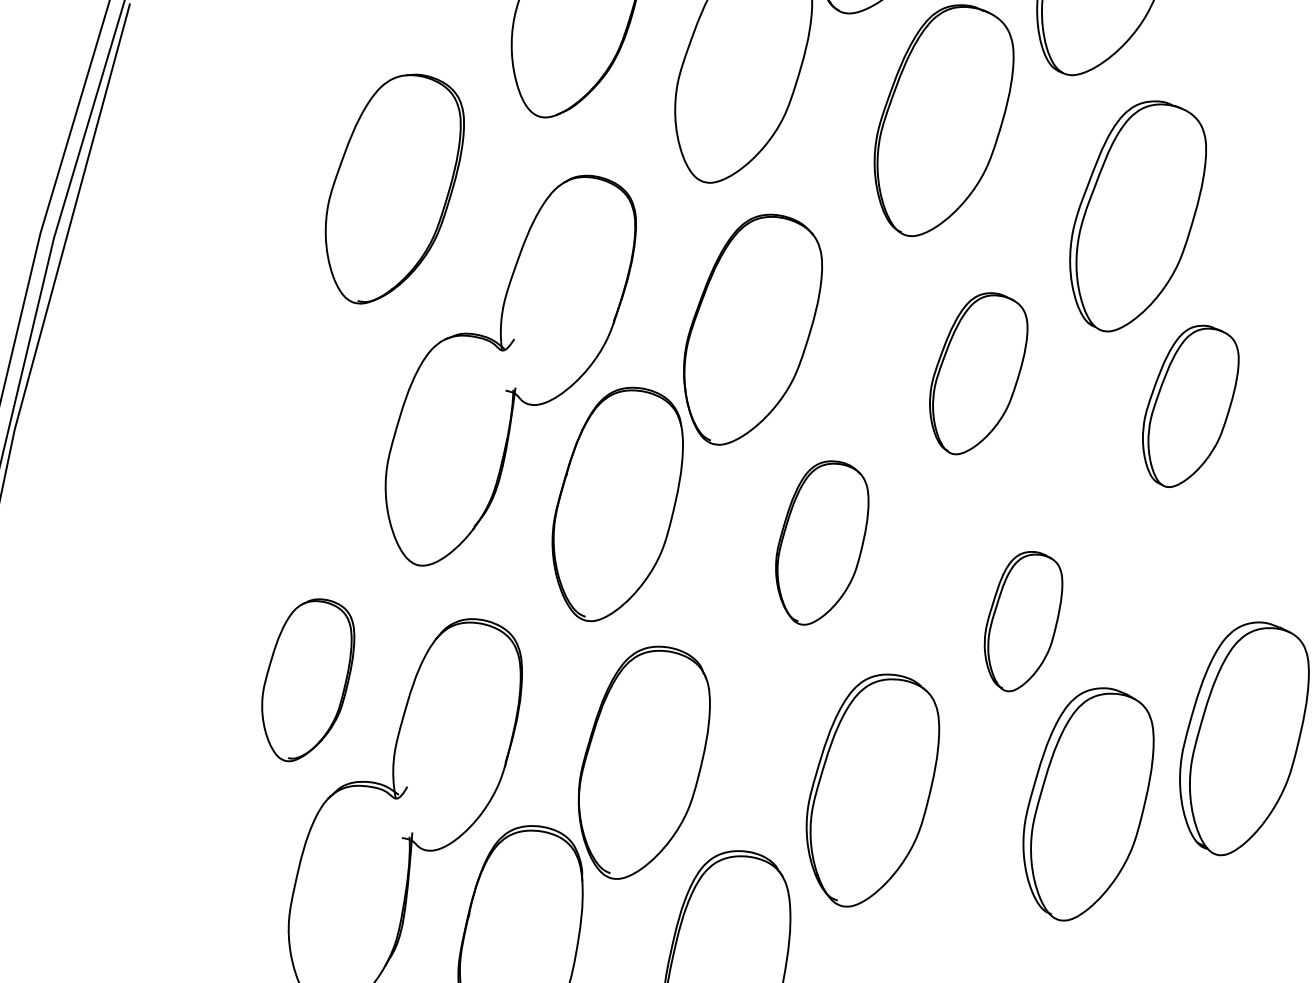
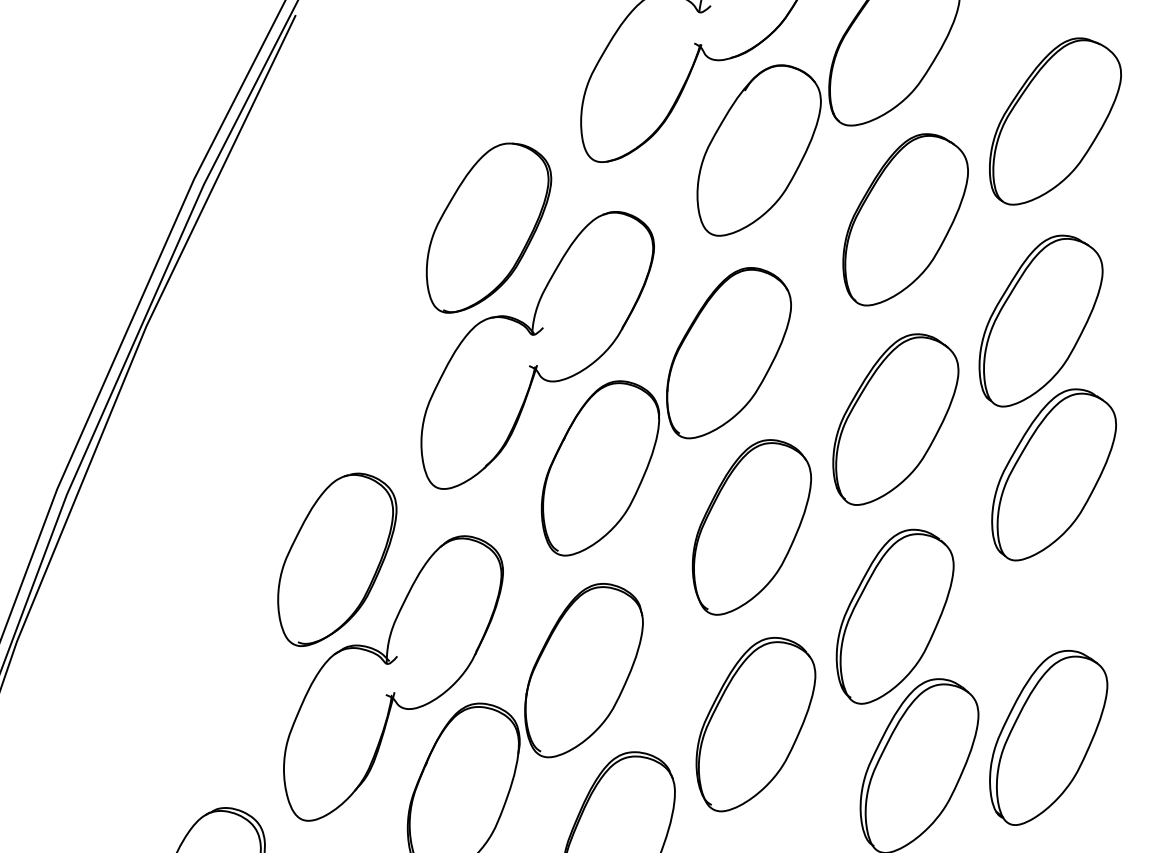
part: (395, 186) -> (488, 227), moved
part: (979, 372) -> (895, 419), size x1.43
part: (1190, 404) -> (1053, 474), size x1.43
part: (823, 541) -> (751, 527), size x1.43
part: (1023, 620) -> (894, 616), size x1.67
part: (309, 678) -> (337, 559), size x1.43

